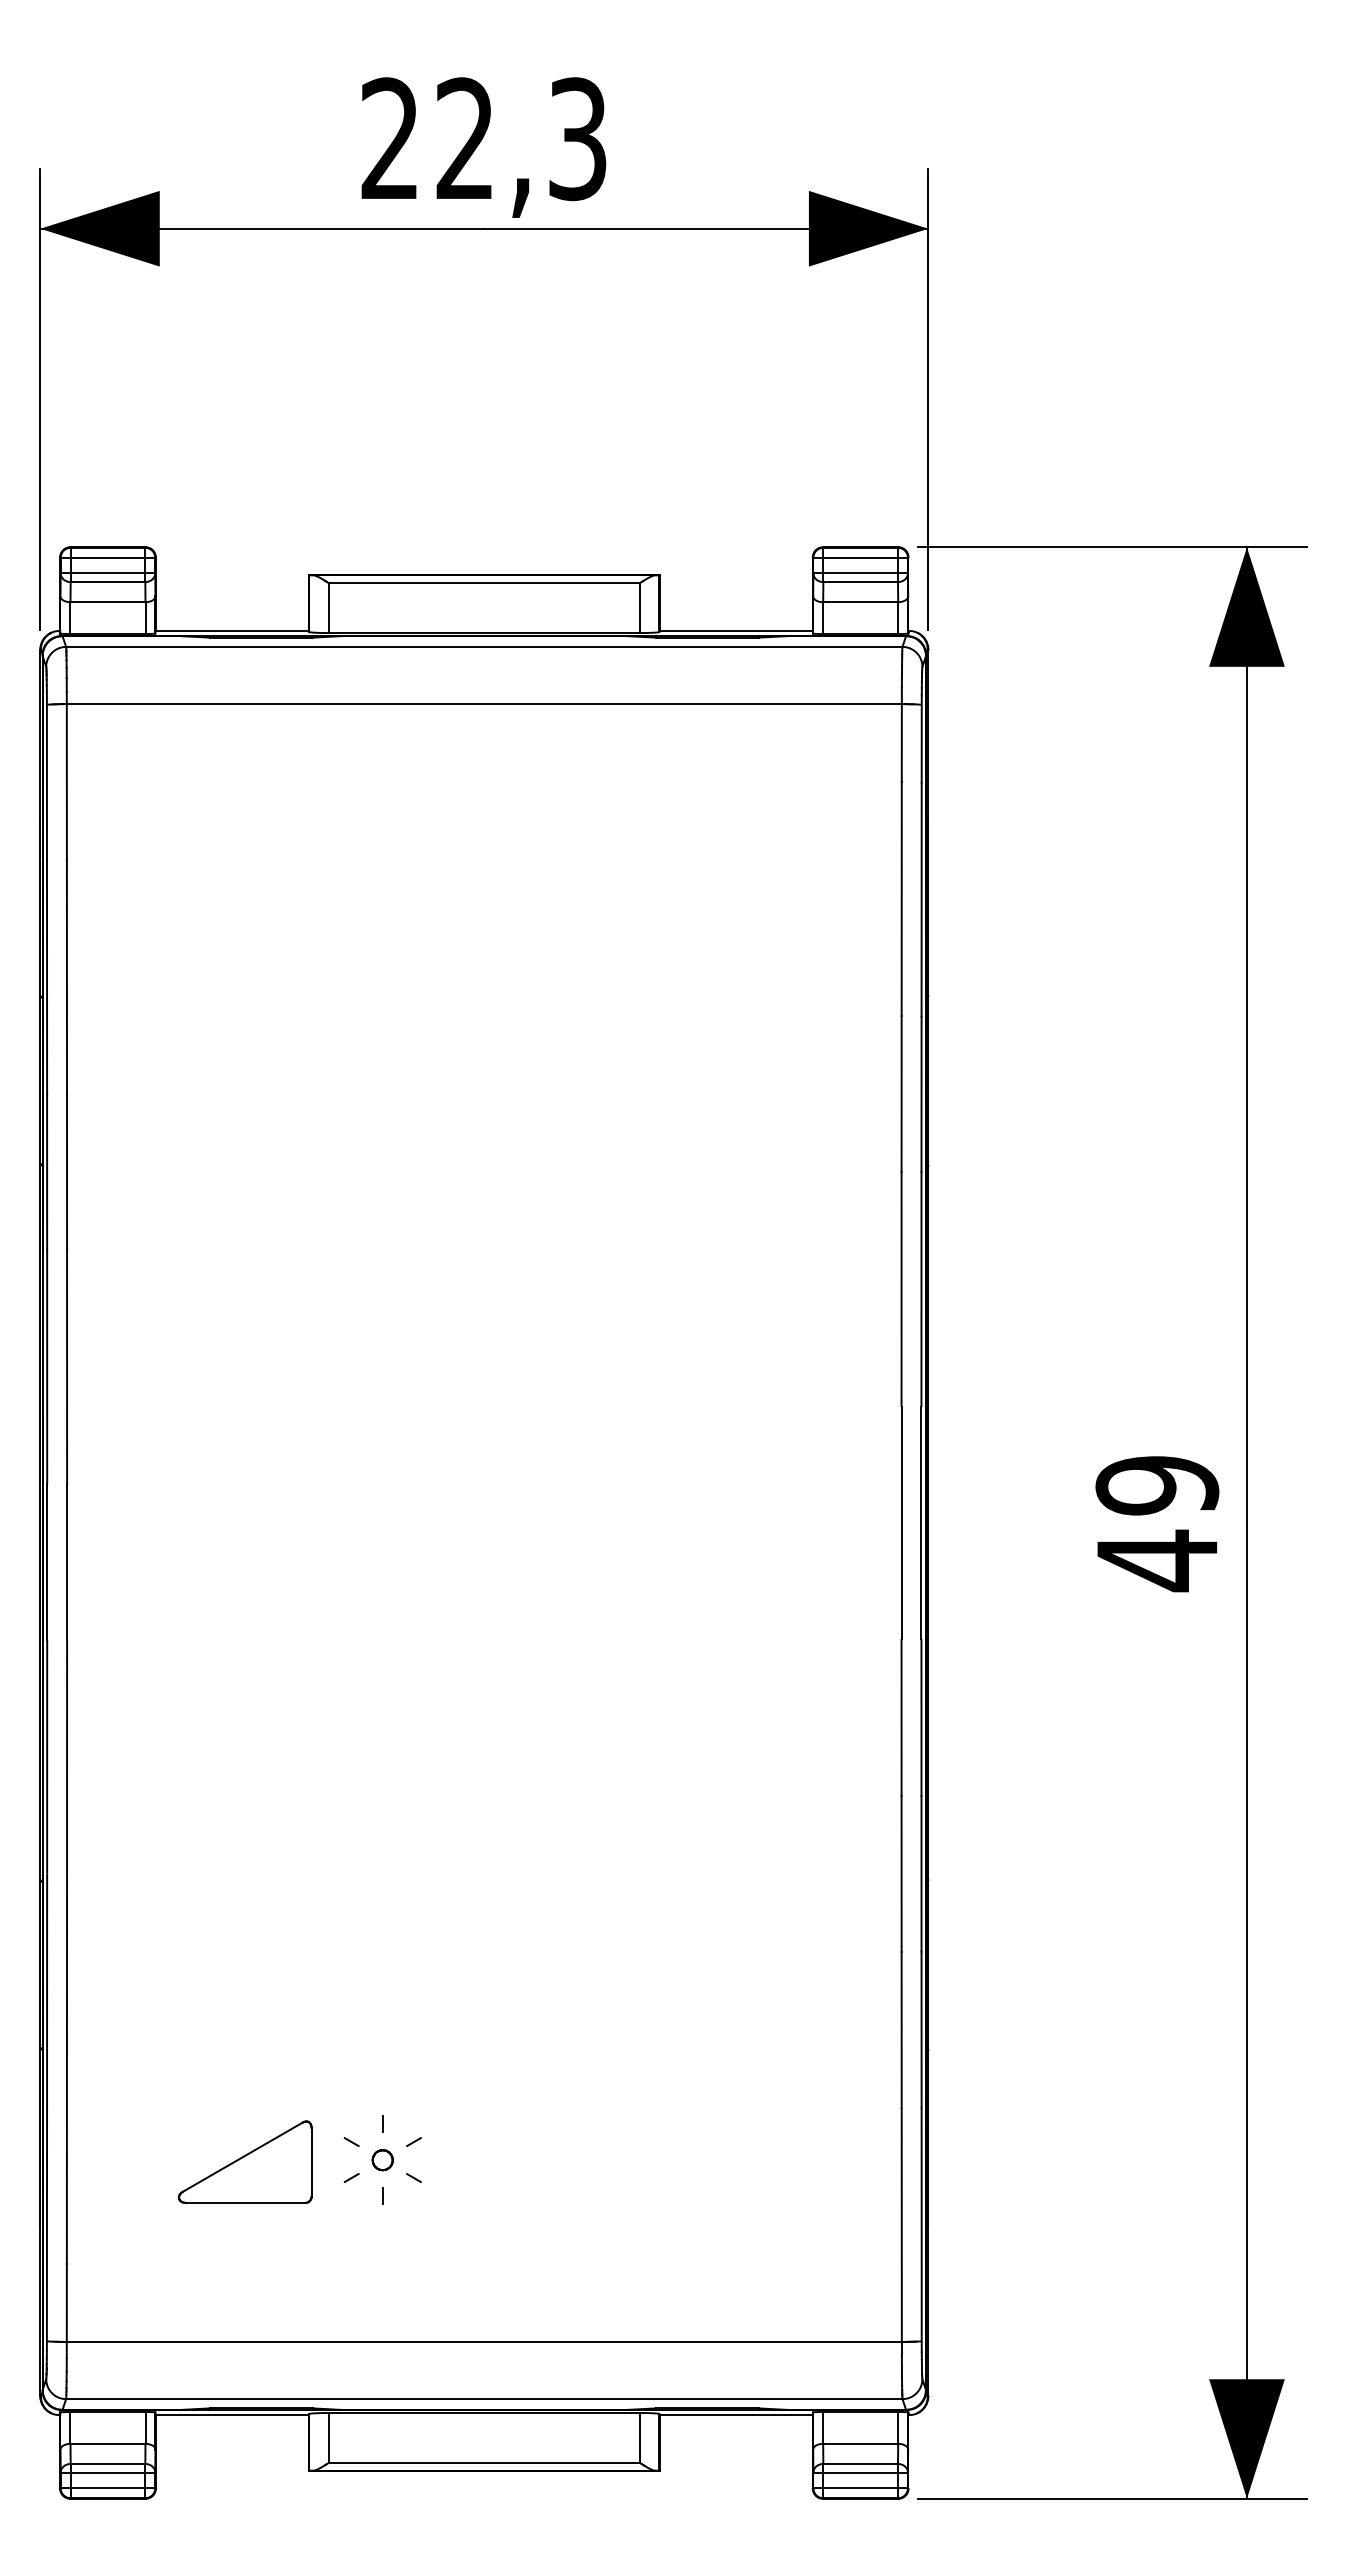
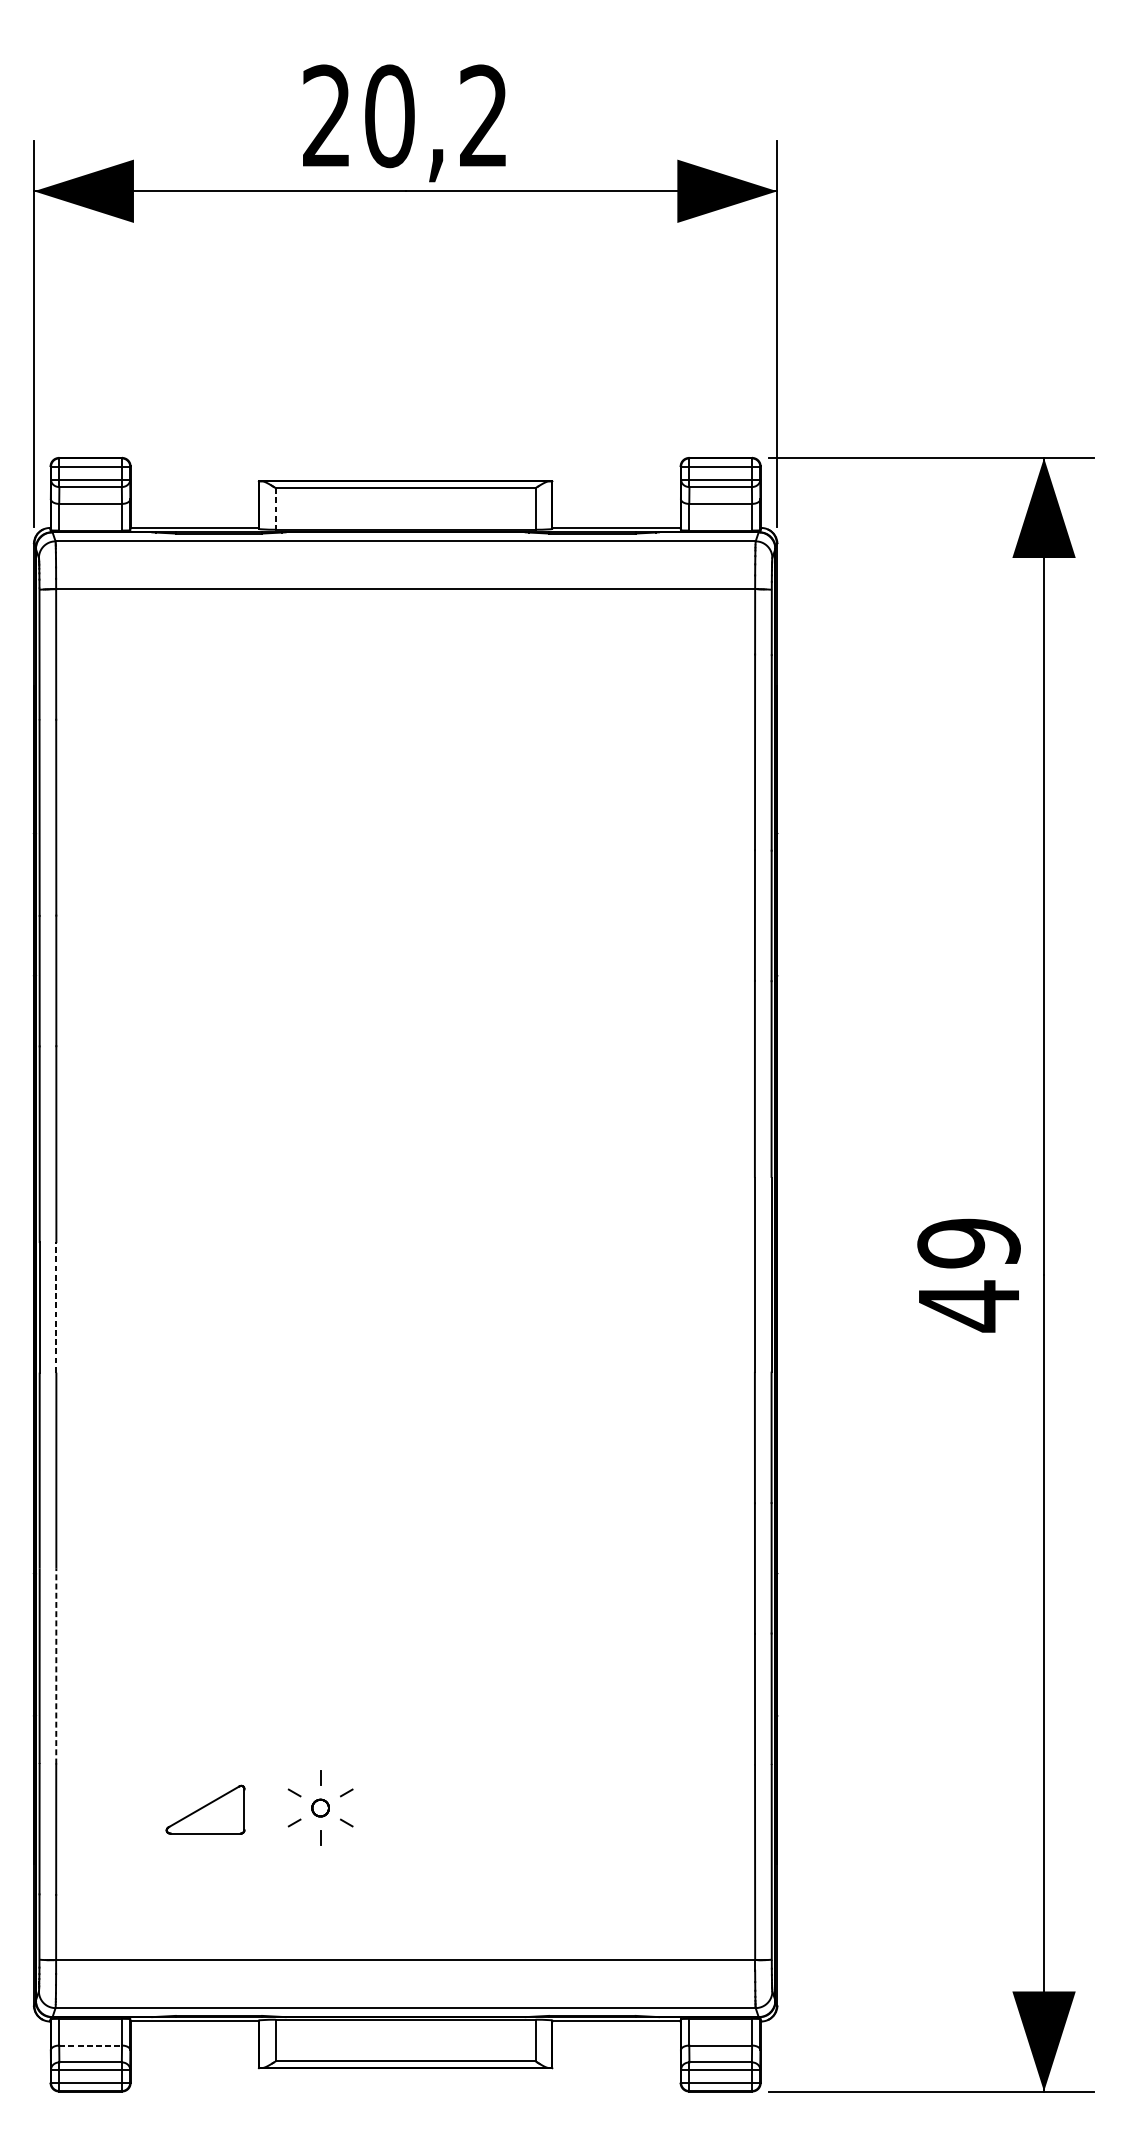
text: (521, 139) -> (436, 116), 22,3 -> 20,2
line: (329, 608) -> (276, 509), solid -> dashed
line: (67, 1561) -> (56, 1306), solid -> dashed
line: (67, 1991) -> (56, 1666), solid -> dashed
part: (245, 2161) -> (205, 1809), size x0.7
line: (108, 2443) -> (91, 2045), solid -> dashed

